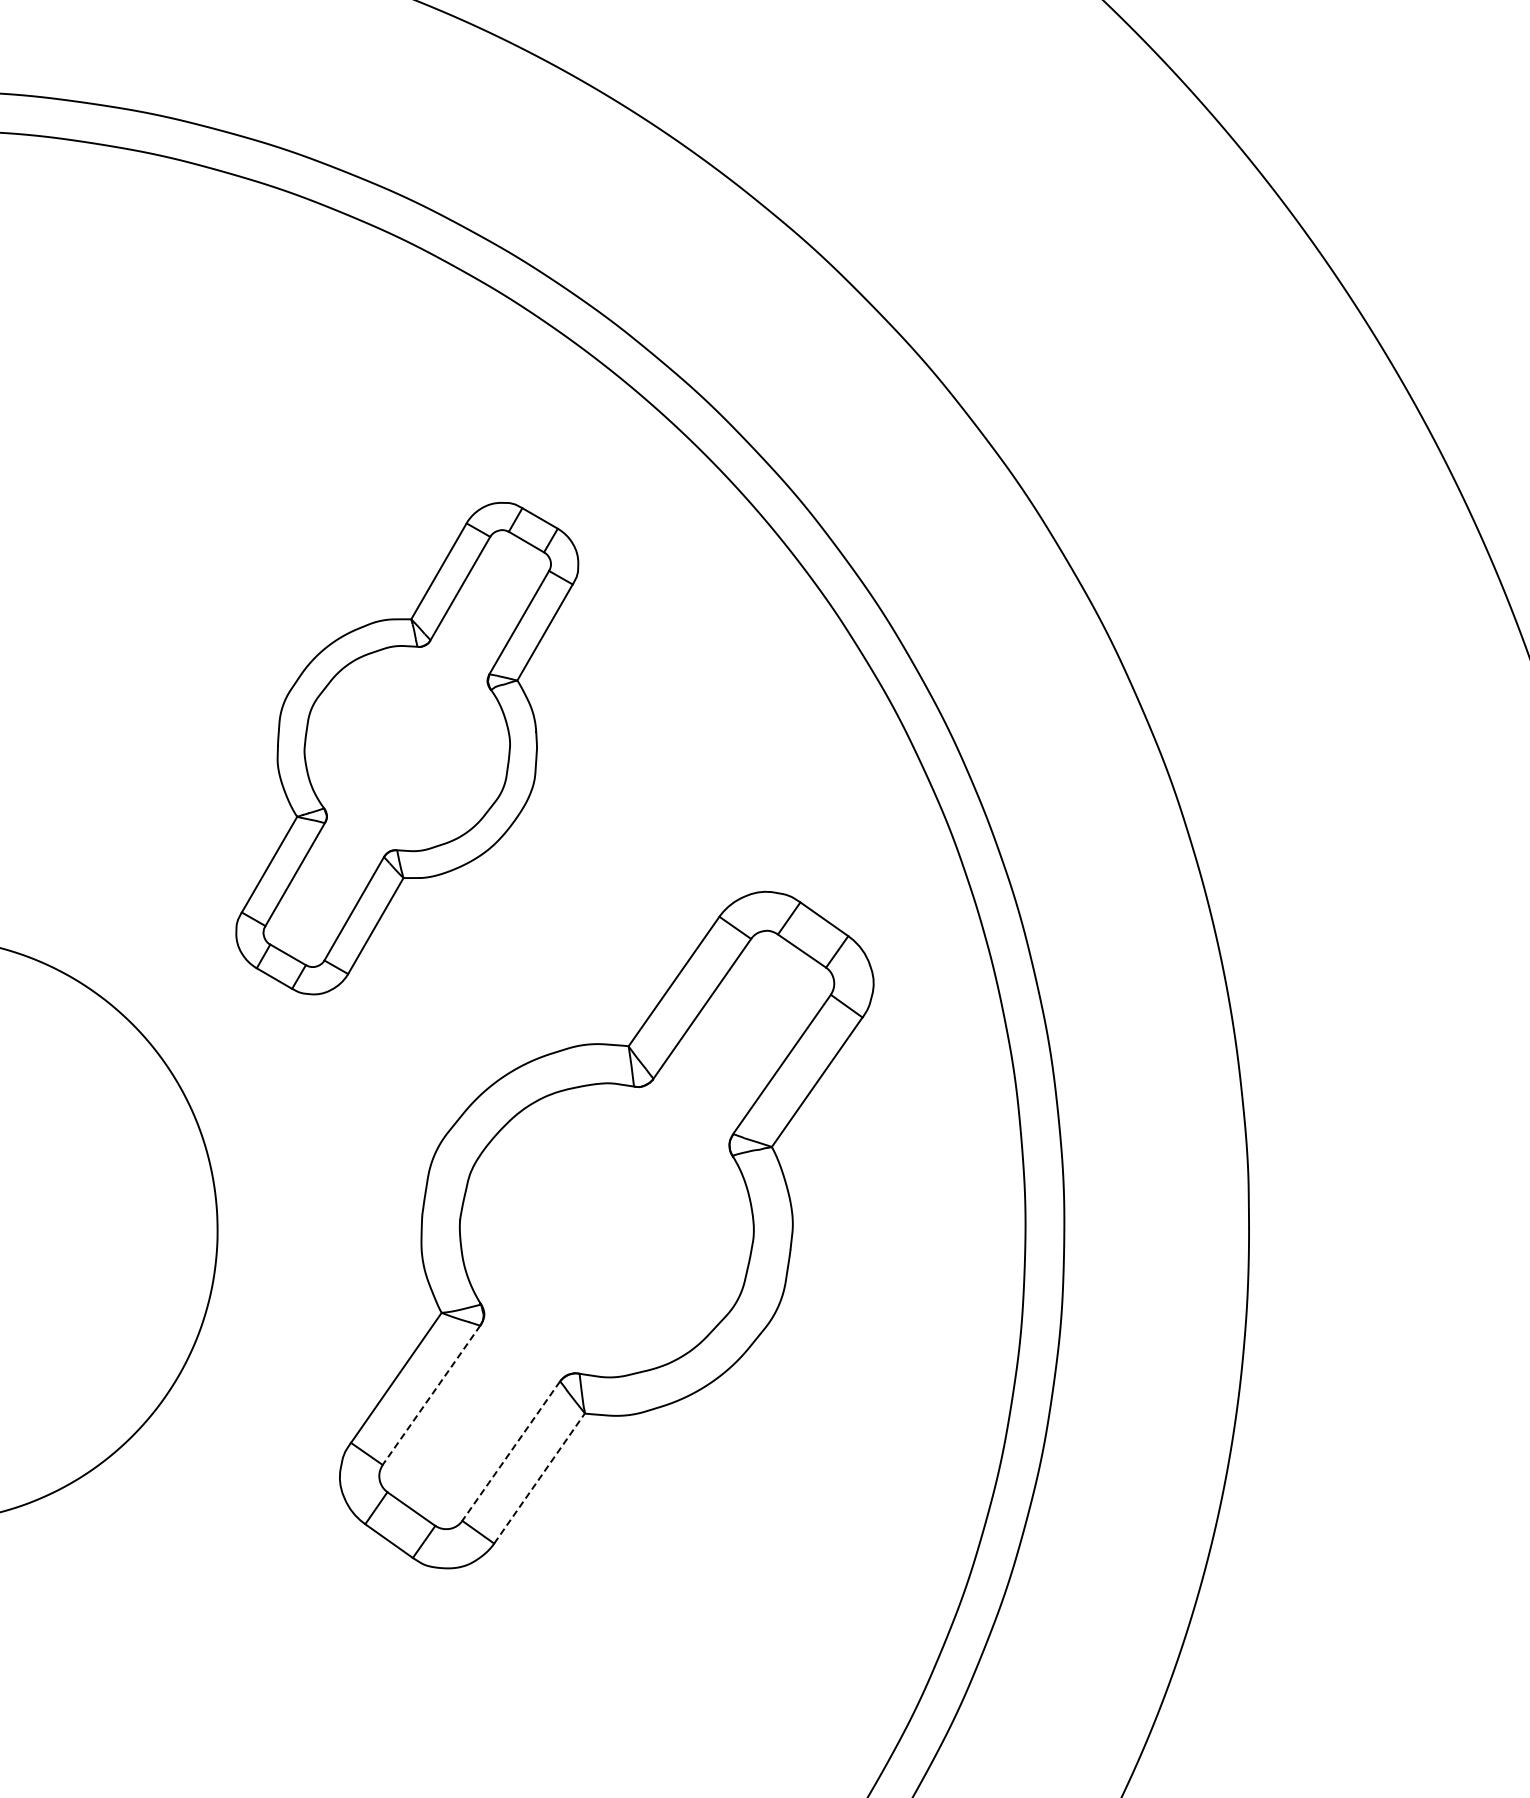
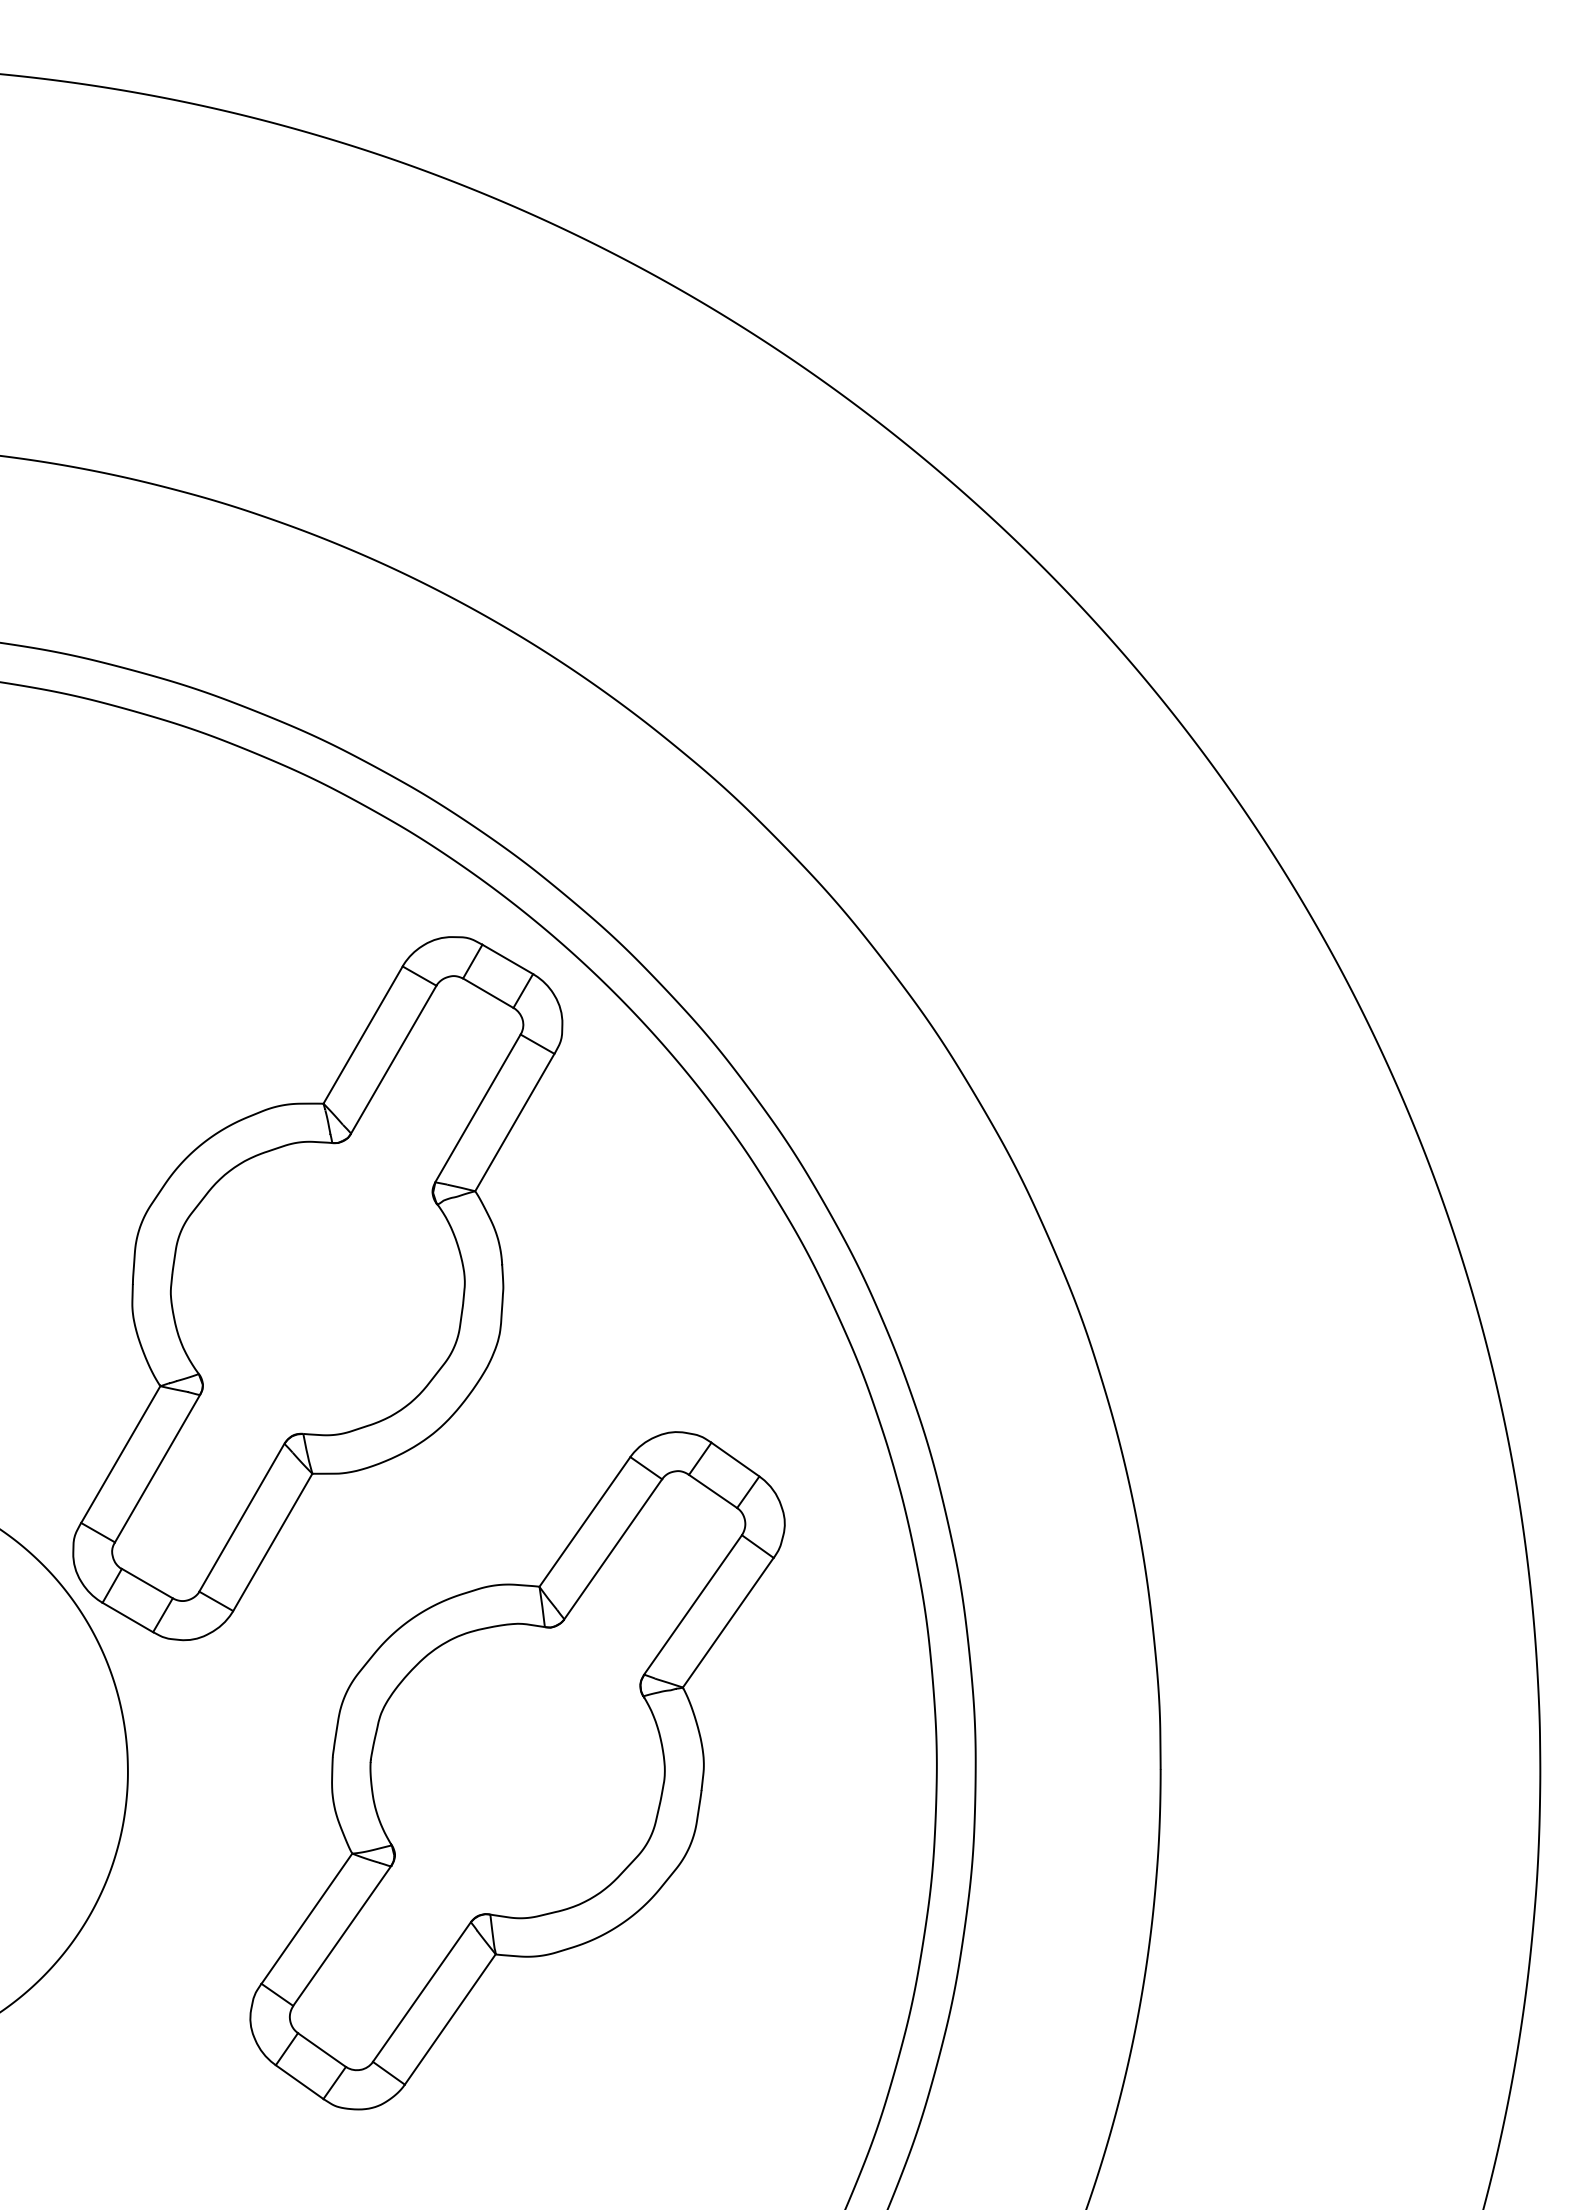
part: (406, 748) -> (317, 1288), size x1.43
line: (430, 1395) -> (341, 1936), dashed -> solid
line: (510, 1451) -> (421, 1992), dashed -> solid
line: (539, 1478) -> (450, 2019), dashed -> solid

